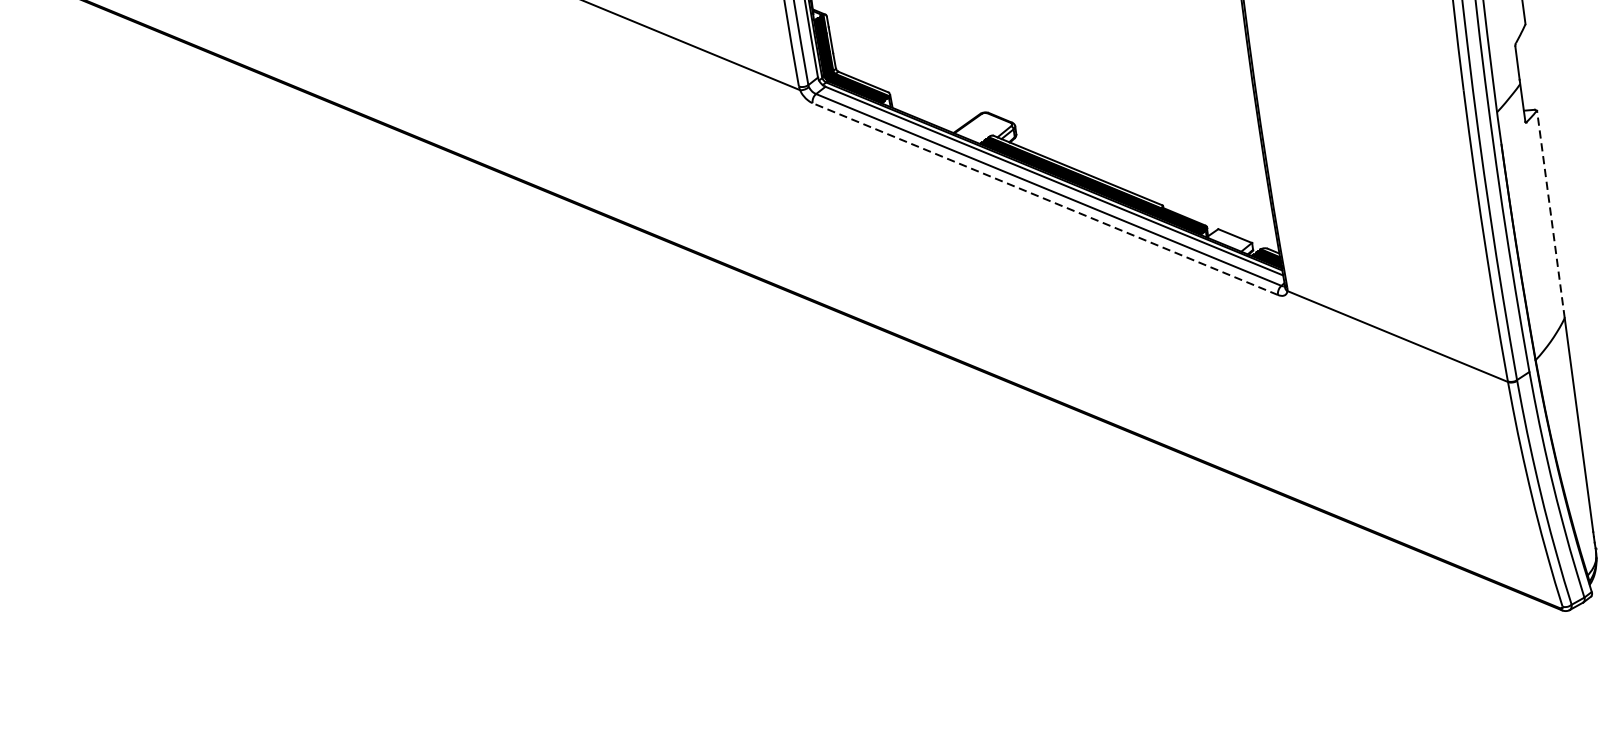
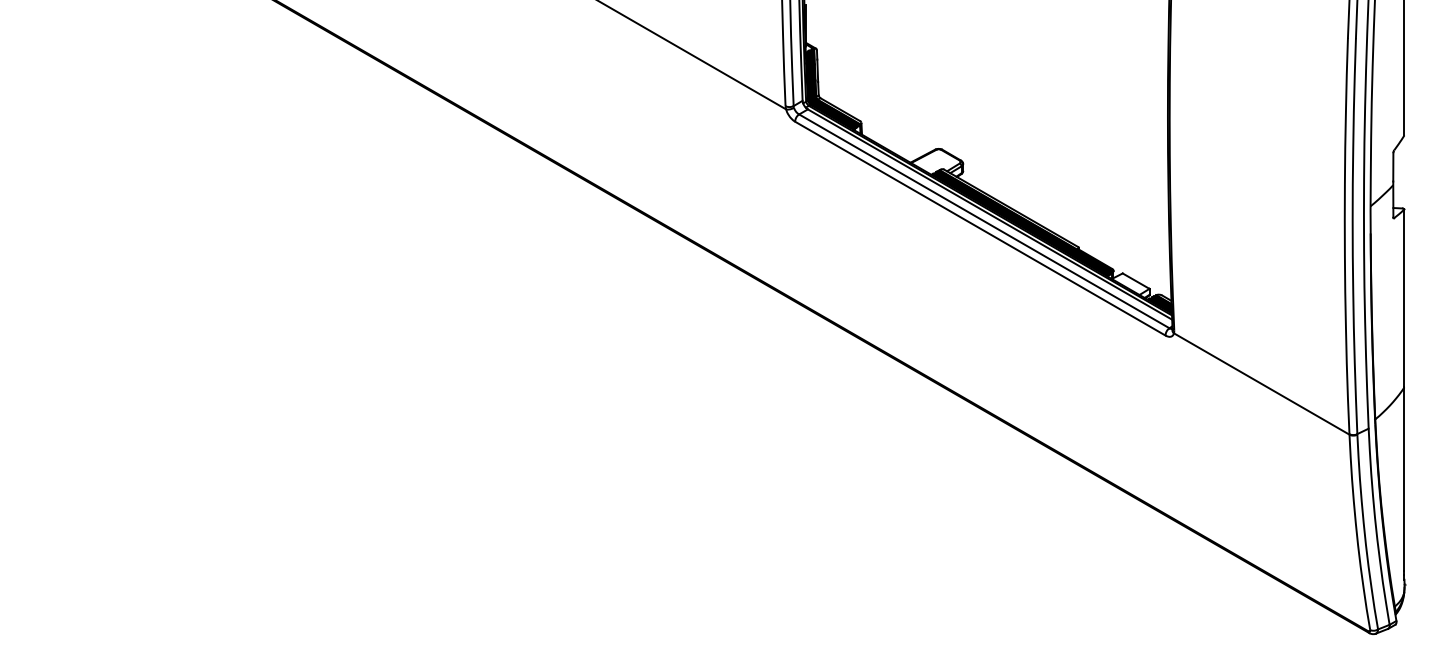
line: (1045, 198) -> (980, 228), dashed -> solid
line: (1550, 214) -> (1404, 298), dashed -> solid

